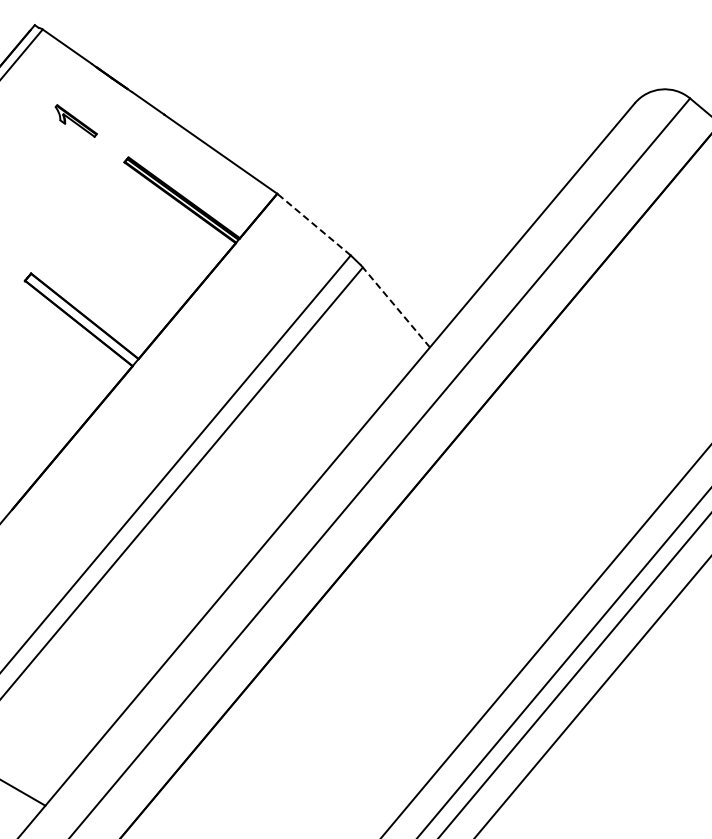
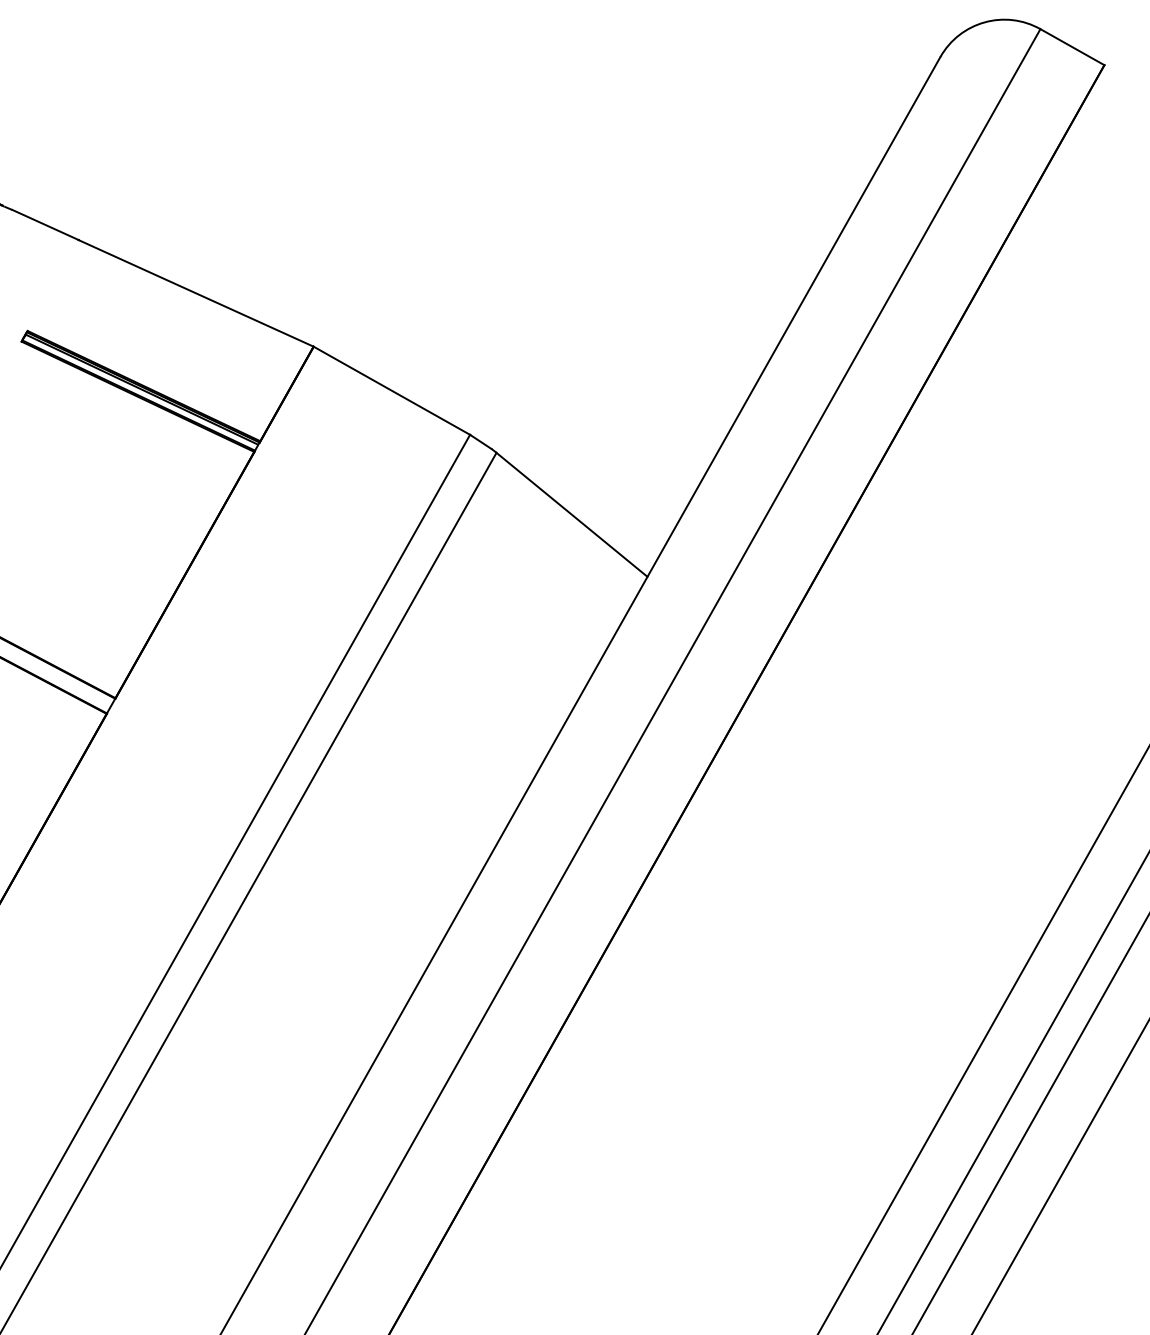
line: (314, 224) -> (392, 390), dashed -> solid
line: (396, 307) -> (572, 514), dashed -> solid

